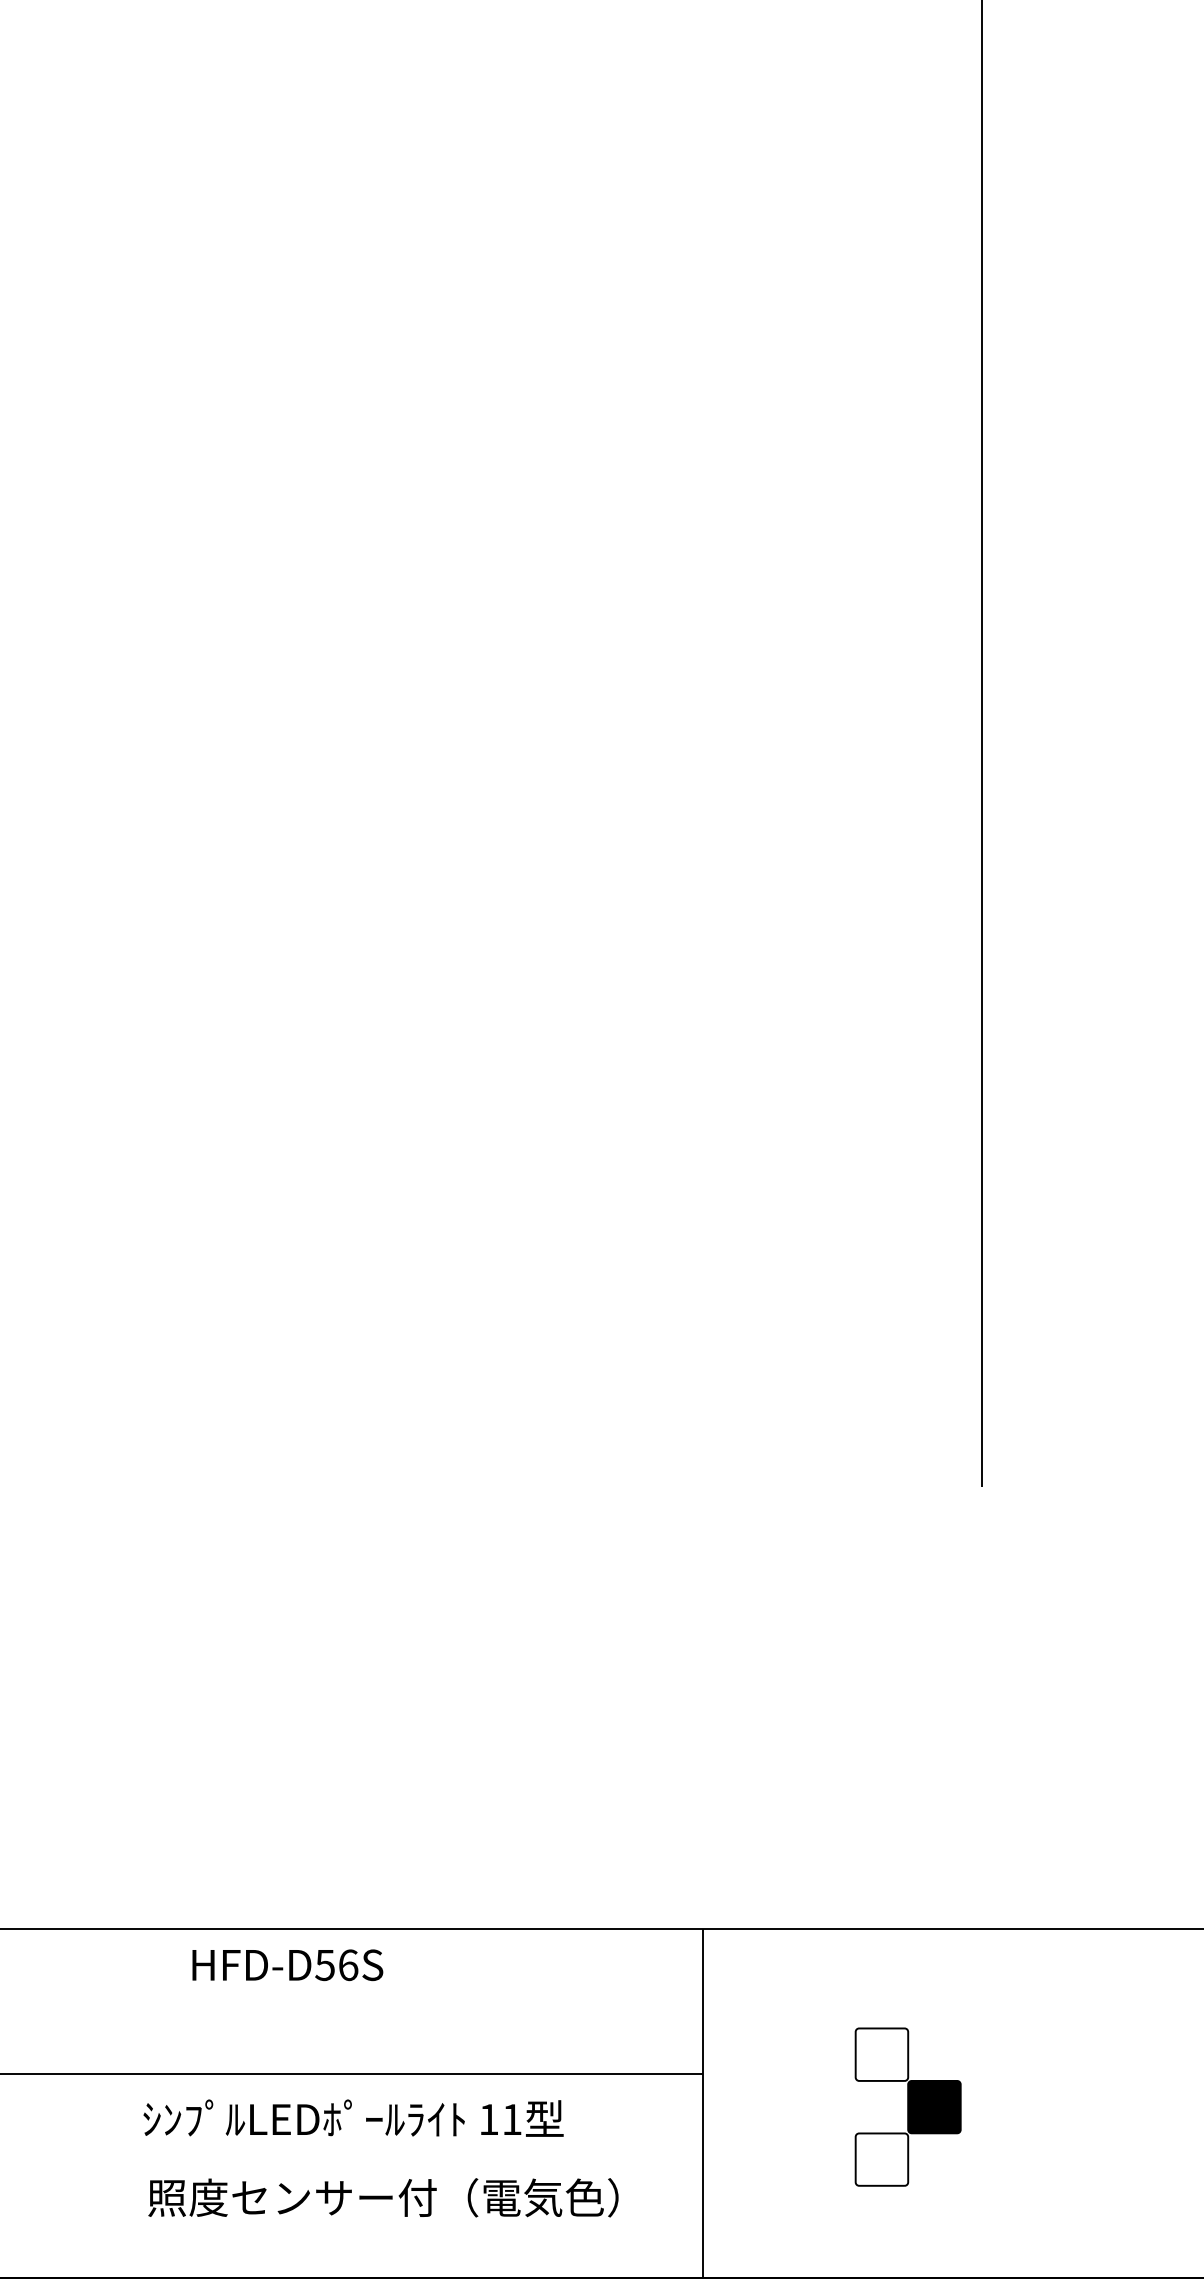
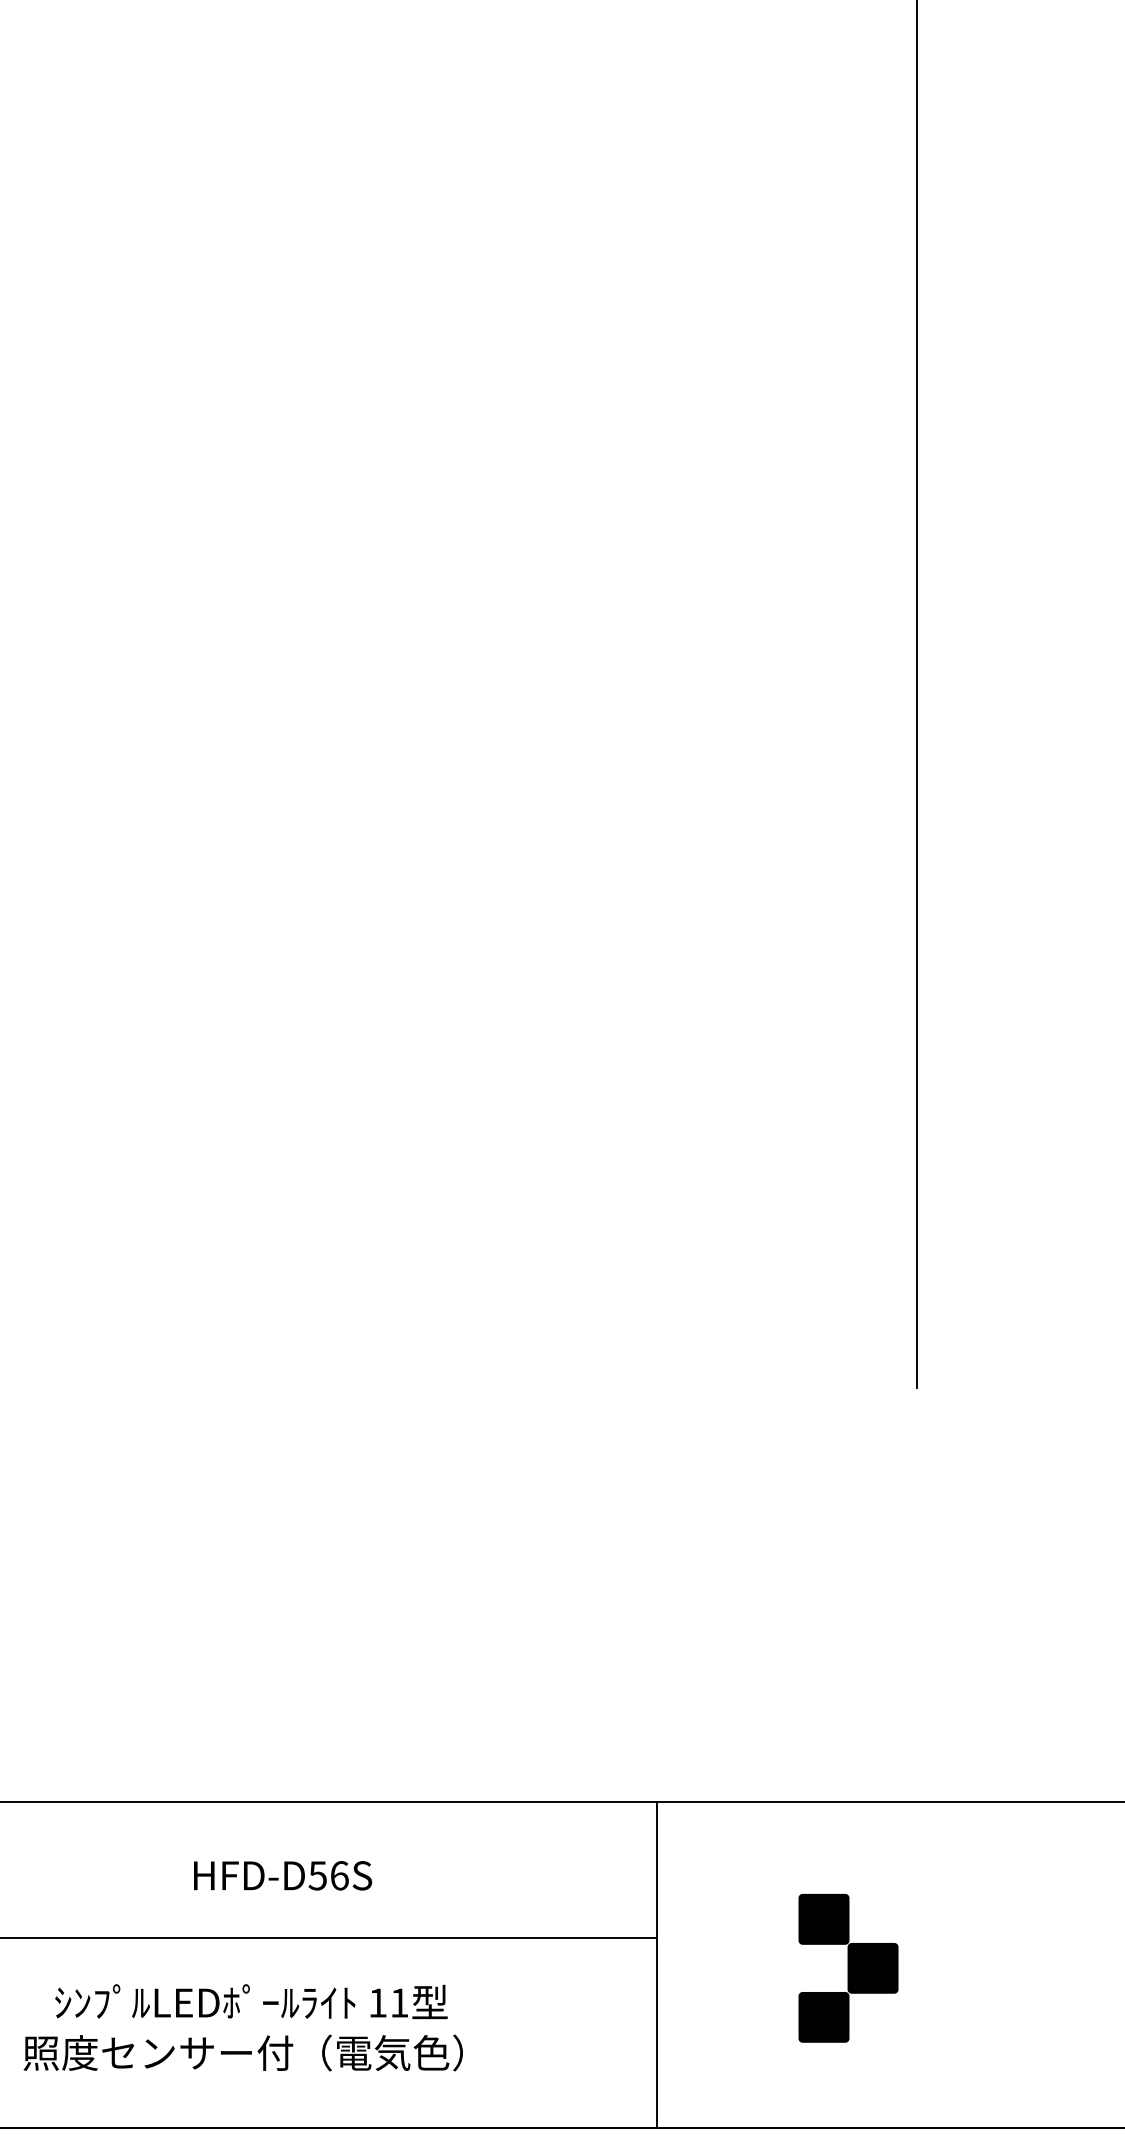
text: (288, 1964) -> (283, 1875), moved
fill: (881, 2053) -> (823, 1918), added
text: (353, 2118) -> (251, 2001), moved
fill: (881, 2158) -> (823, 2016), added
text: (382, 2197) -> (242, 2052), moved

